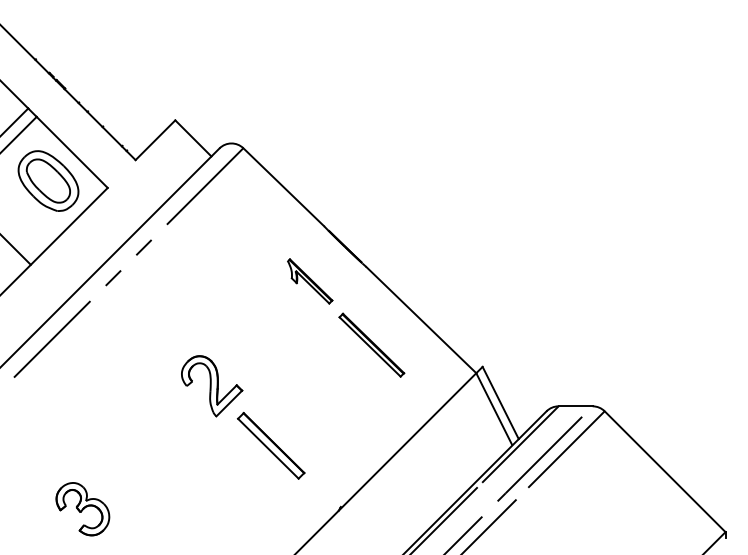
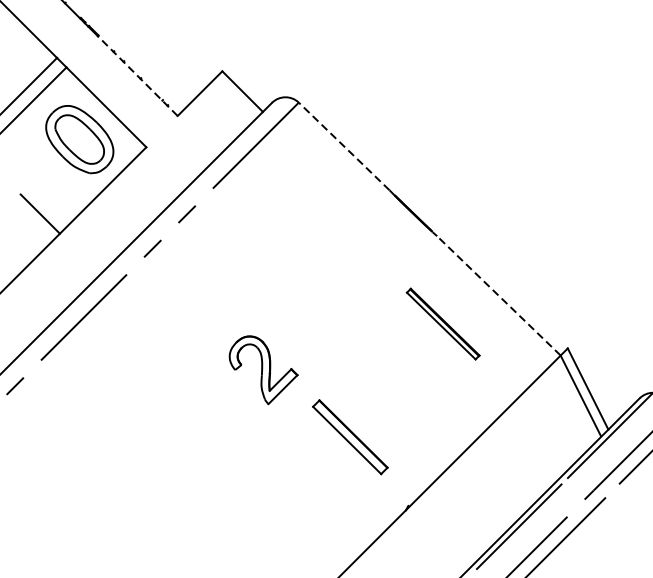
line: (99, 124) -> (137, 75), solid -> dashed
line: (283, 186) -> (343, 145), solid -> dashed
part: (310, 281) -> (374, 252), removed
line: (421, 319) -> (499, 295), solid -> dashed
part: (270, 445) -> (349, 436), moved
part: (82, 509) -> (117, 508), removed

